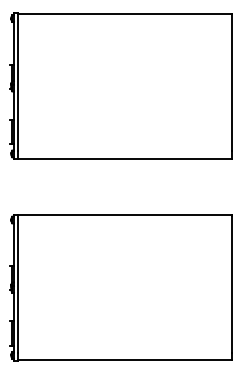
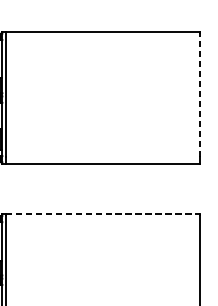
line: (232, 82) -> (200, 94), solid -> dashed
line: (125, 215) -> (103, 214), solid -> dashed

